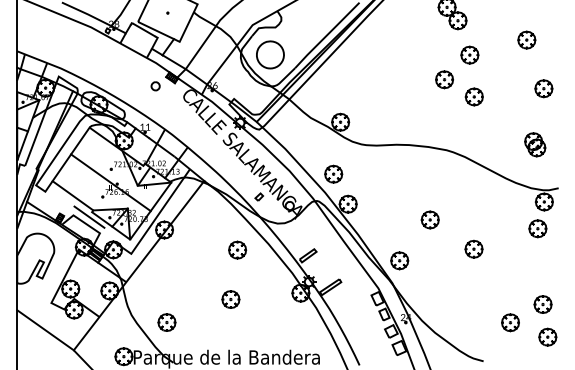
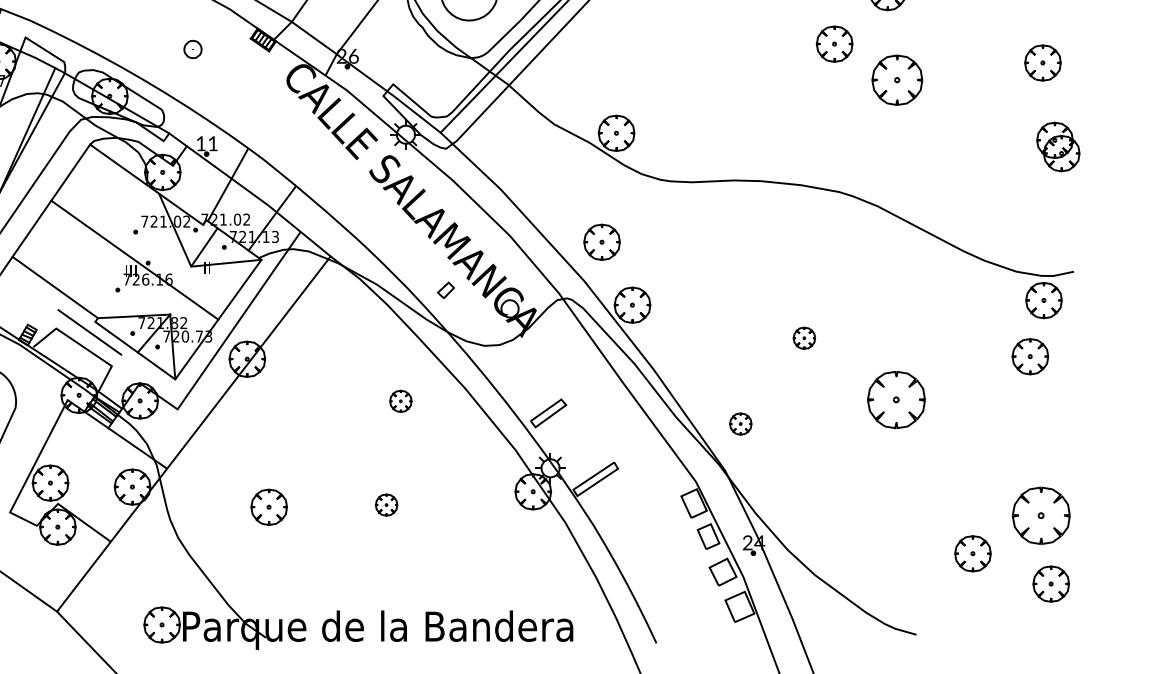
part: (155, 86) -> (192, 49), moved
part: (473, 96) -> (895, 79), size x1.4
part: (535, 144) -> (1058, 146), moved
part: (429, 219) -> (803, 337), size x0.6
part: (473, 248) -> (895, 398), size x1.6
part: (237, 249) -> (400, 400), size x0.6
part: (399, 260) -> (740, 423), size x0.6
part: (230, 299) -> (385, 505), size x0.6
part: (542, 304) -> (1040, 515), size x1.6
part: (166, 322) -> (268, 507), moved

